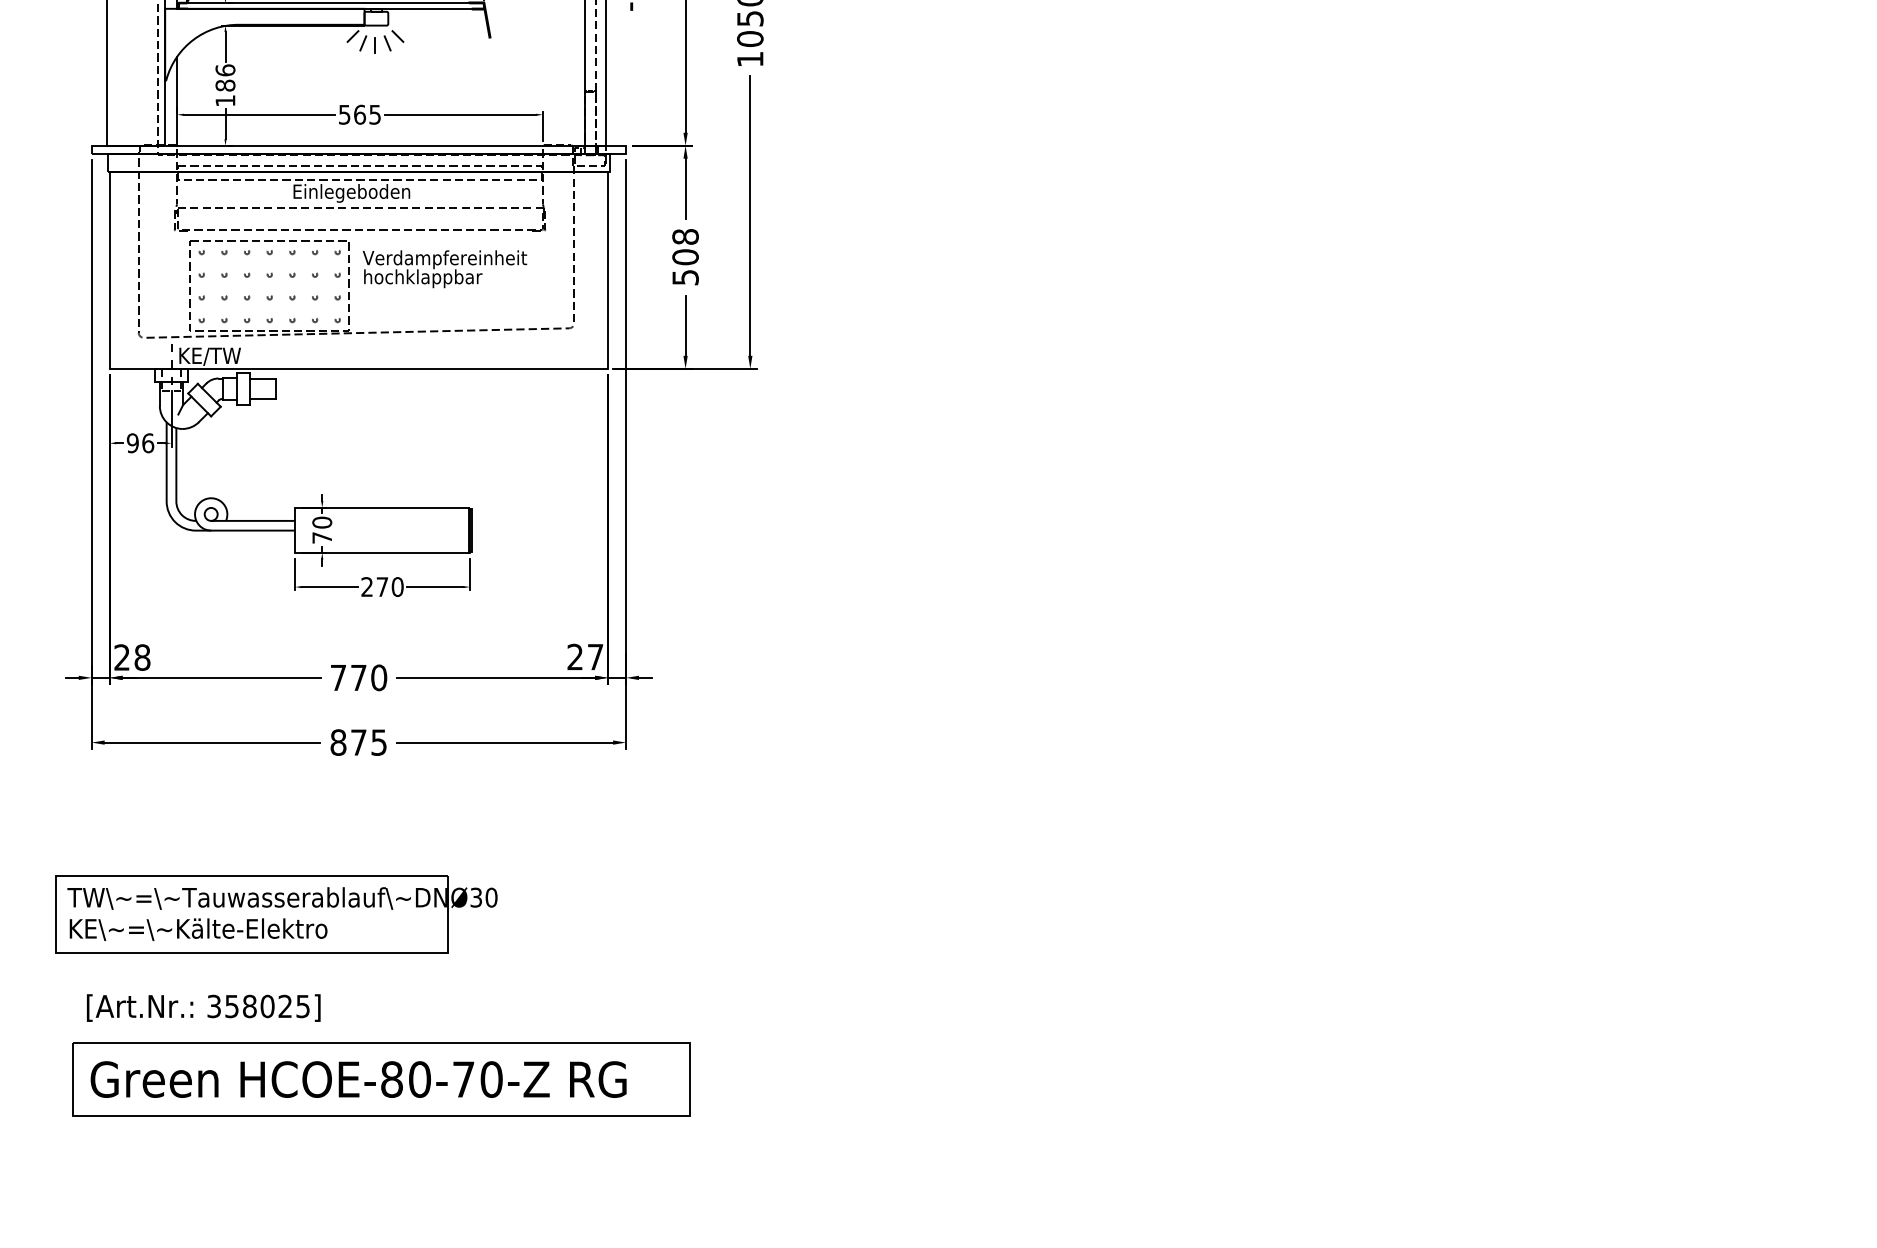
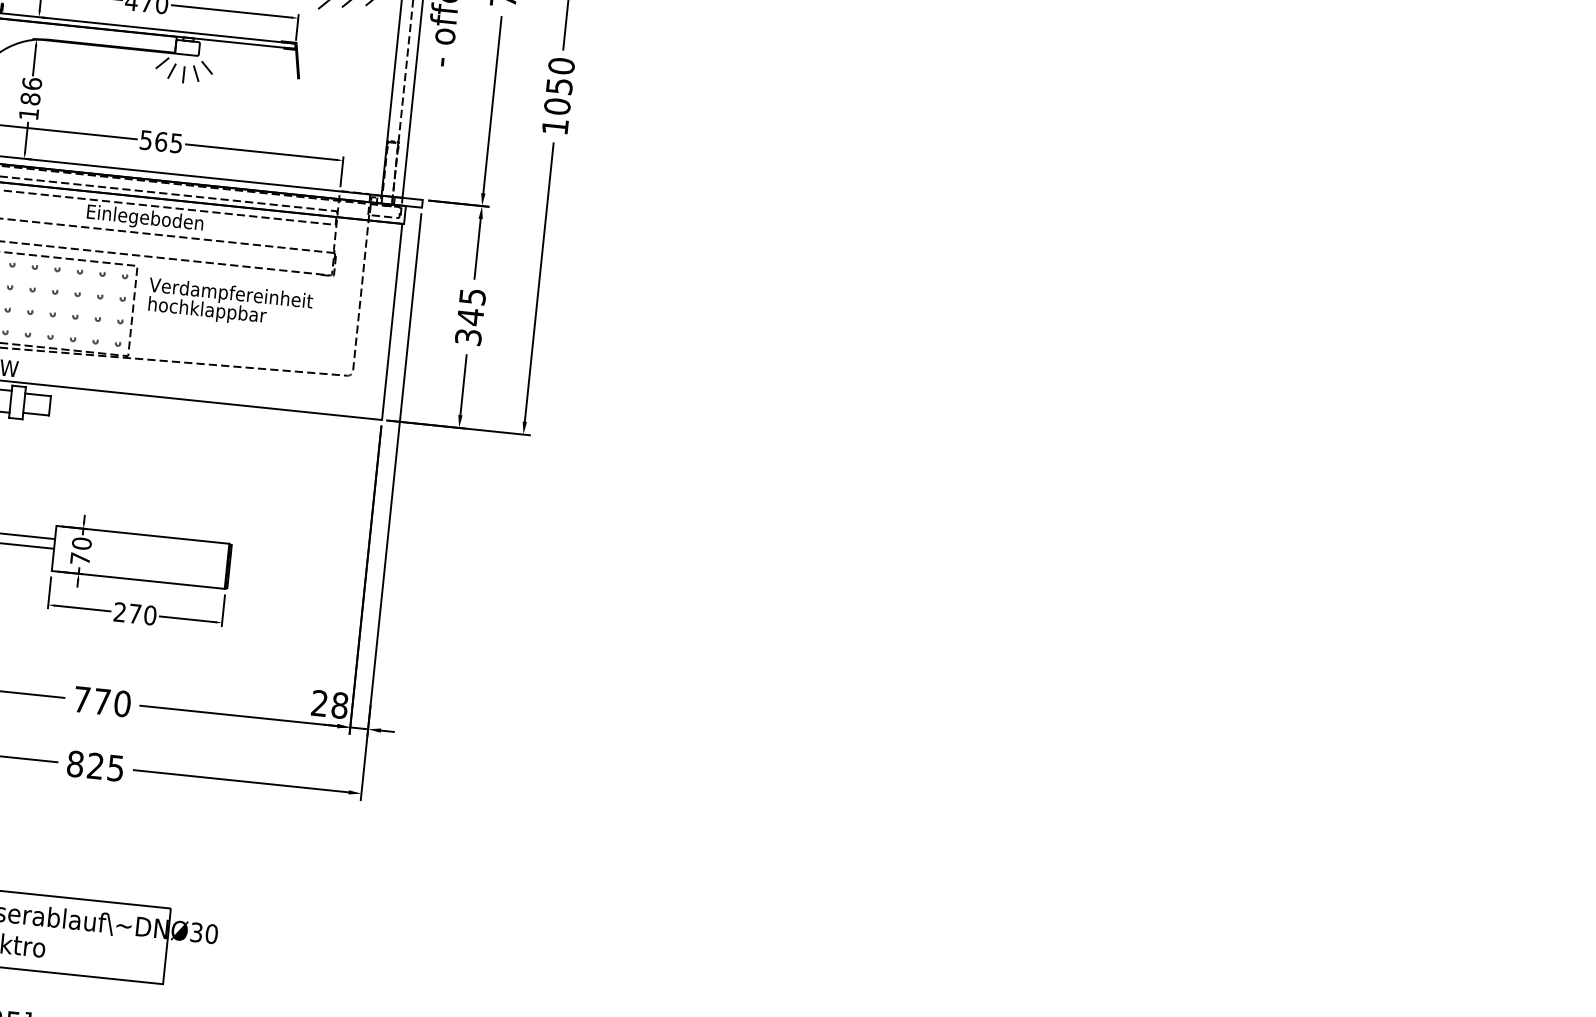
text: (685, 256) -> (470, 316), 508 -> 345
text: (595, 656) -> (339, 704), 27 -> 28
text: (358, 742) -> (95, 766), 875 -> 825

